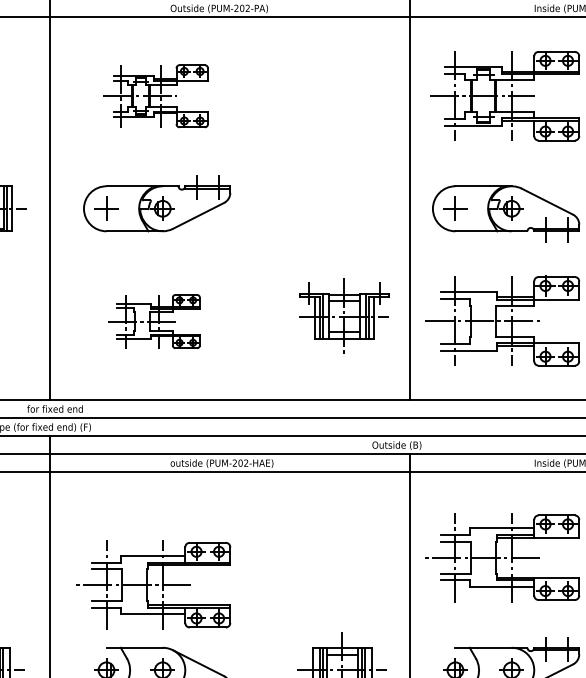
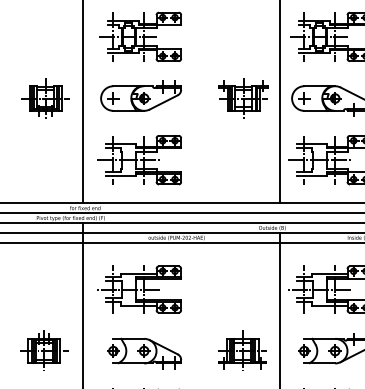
part: (155, 95) -> (140, 36), size x1.43
part: (344, 316) -> (243, 98), moved
part: (154, 321) -> (139, 160), size x1.67
part: (154, 585) -> (139, 289), moved

